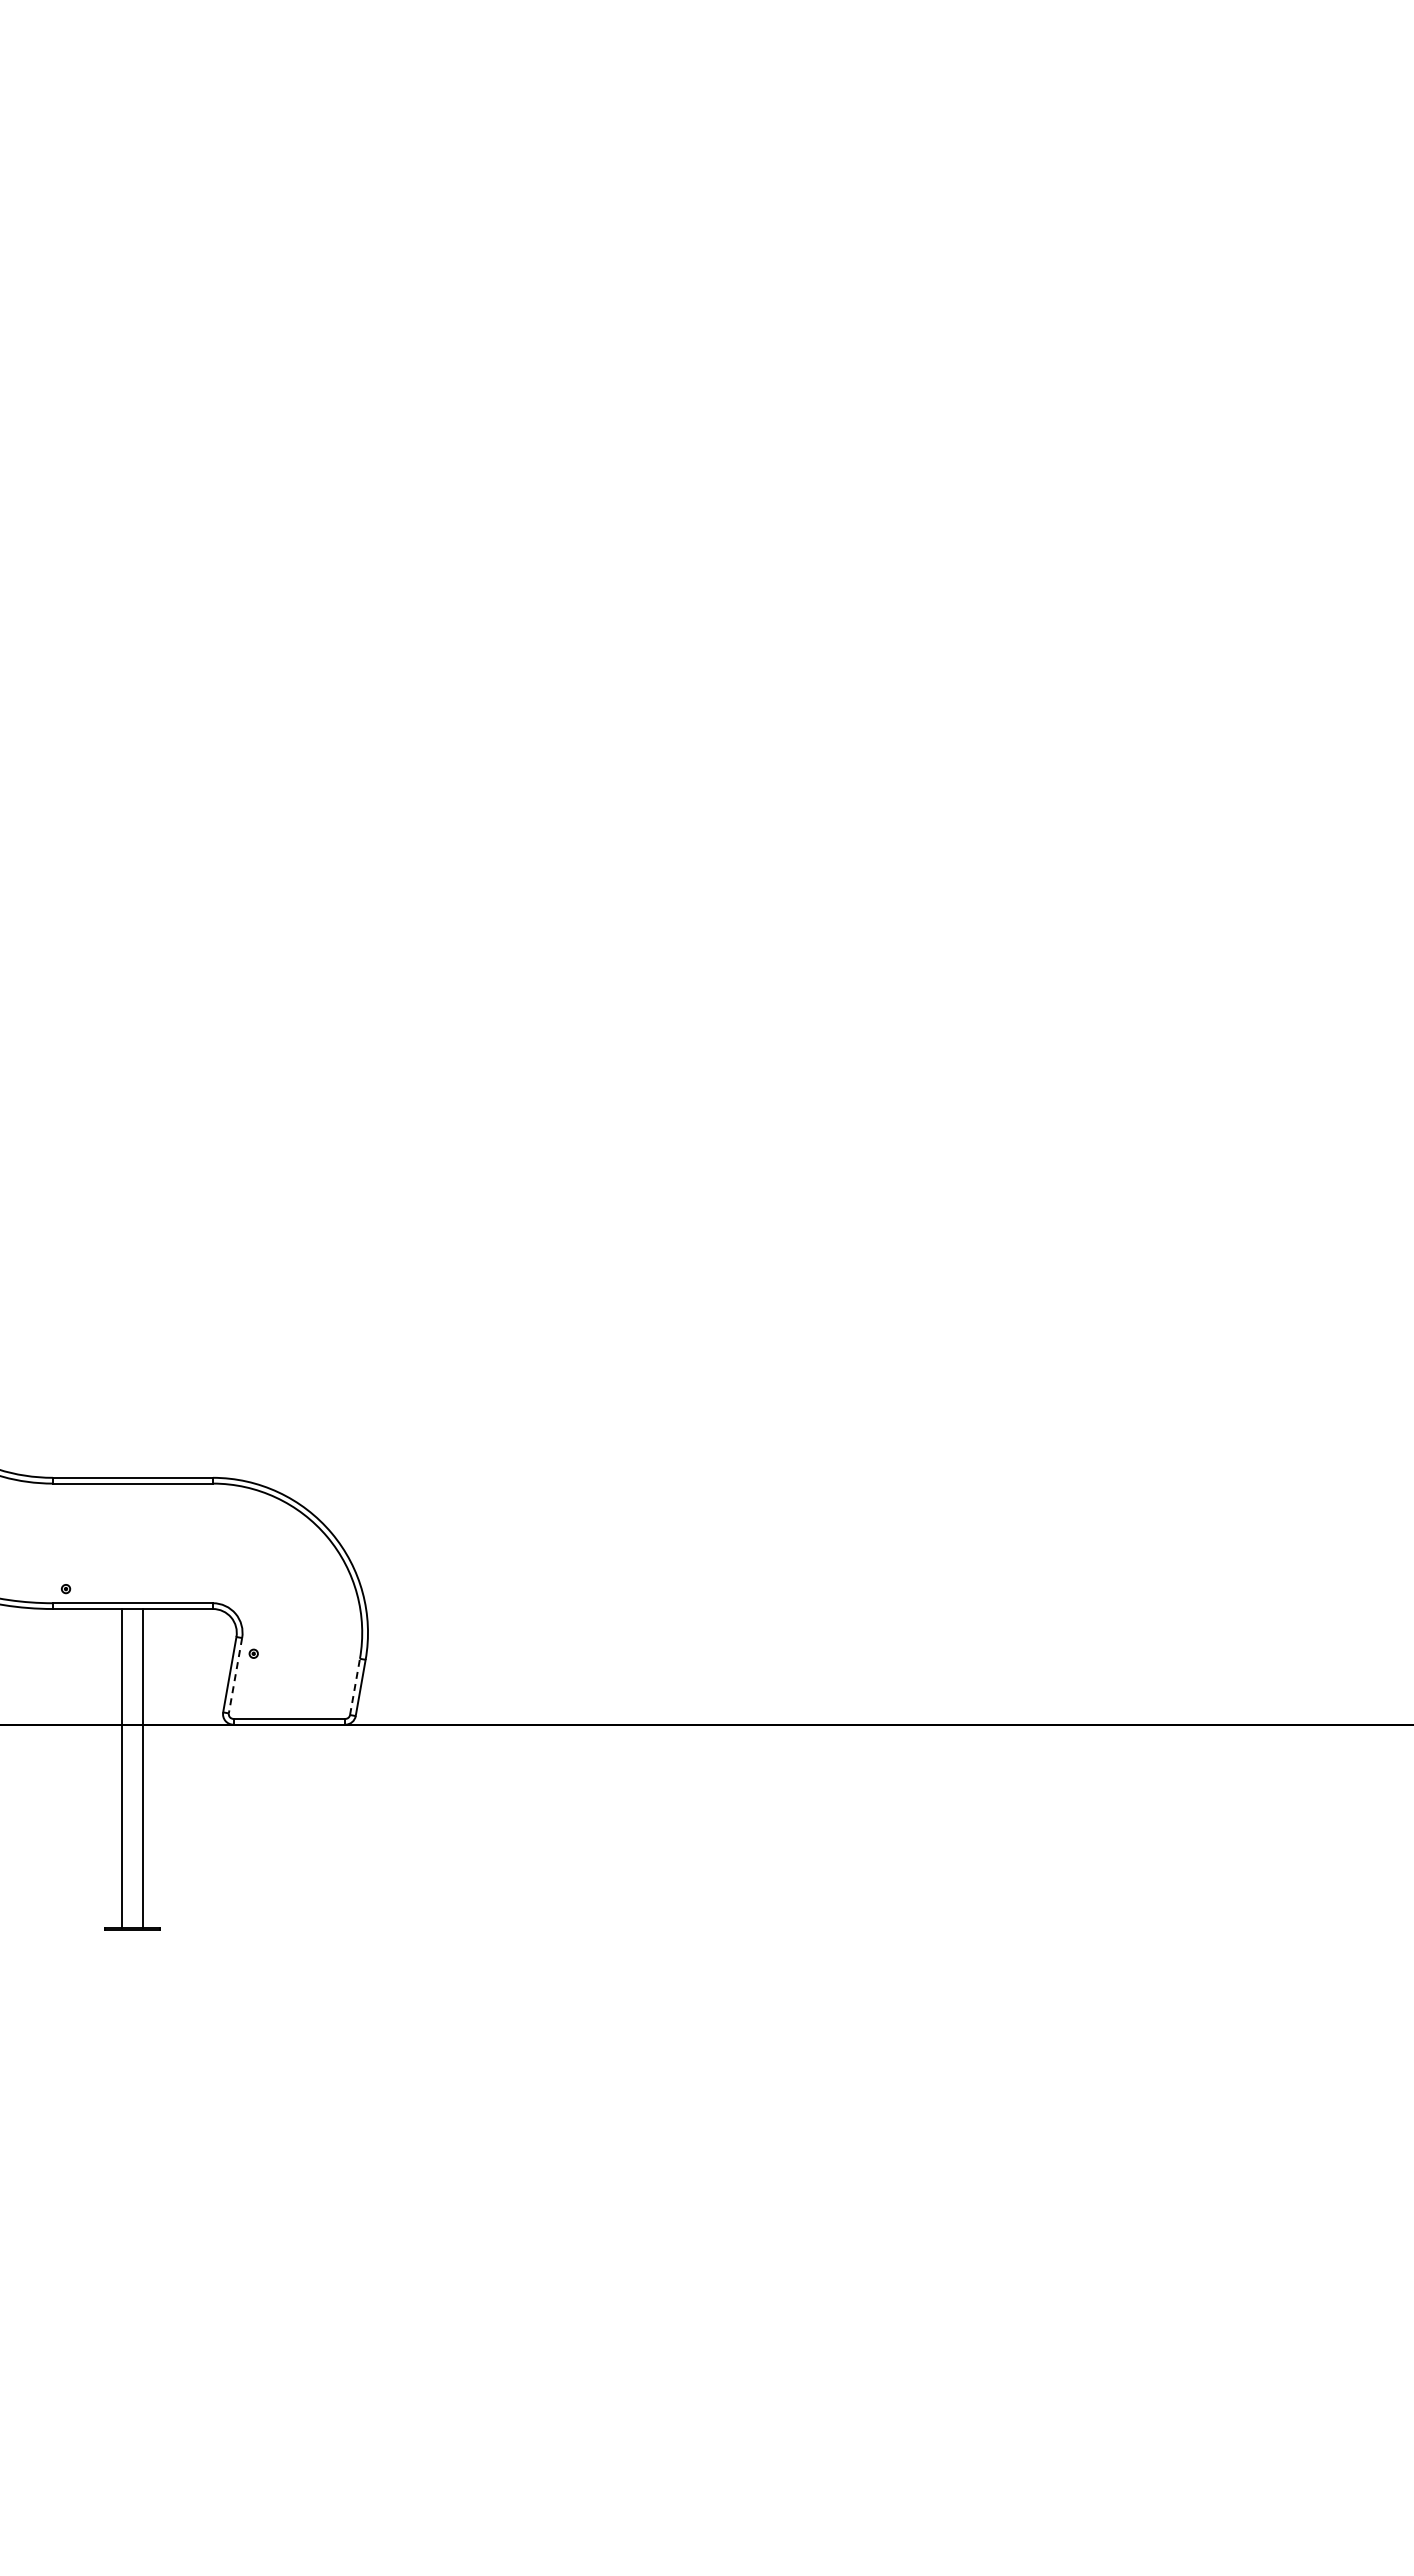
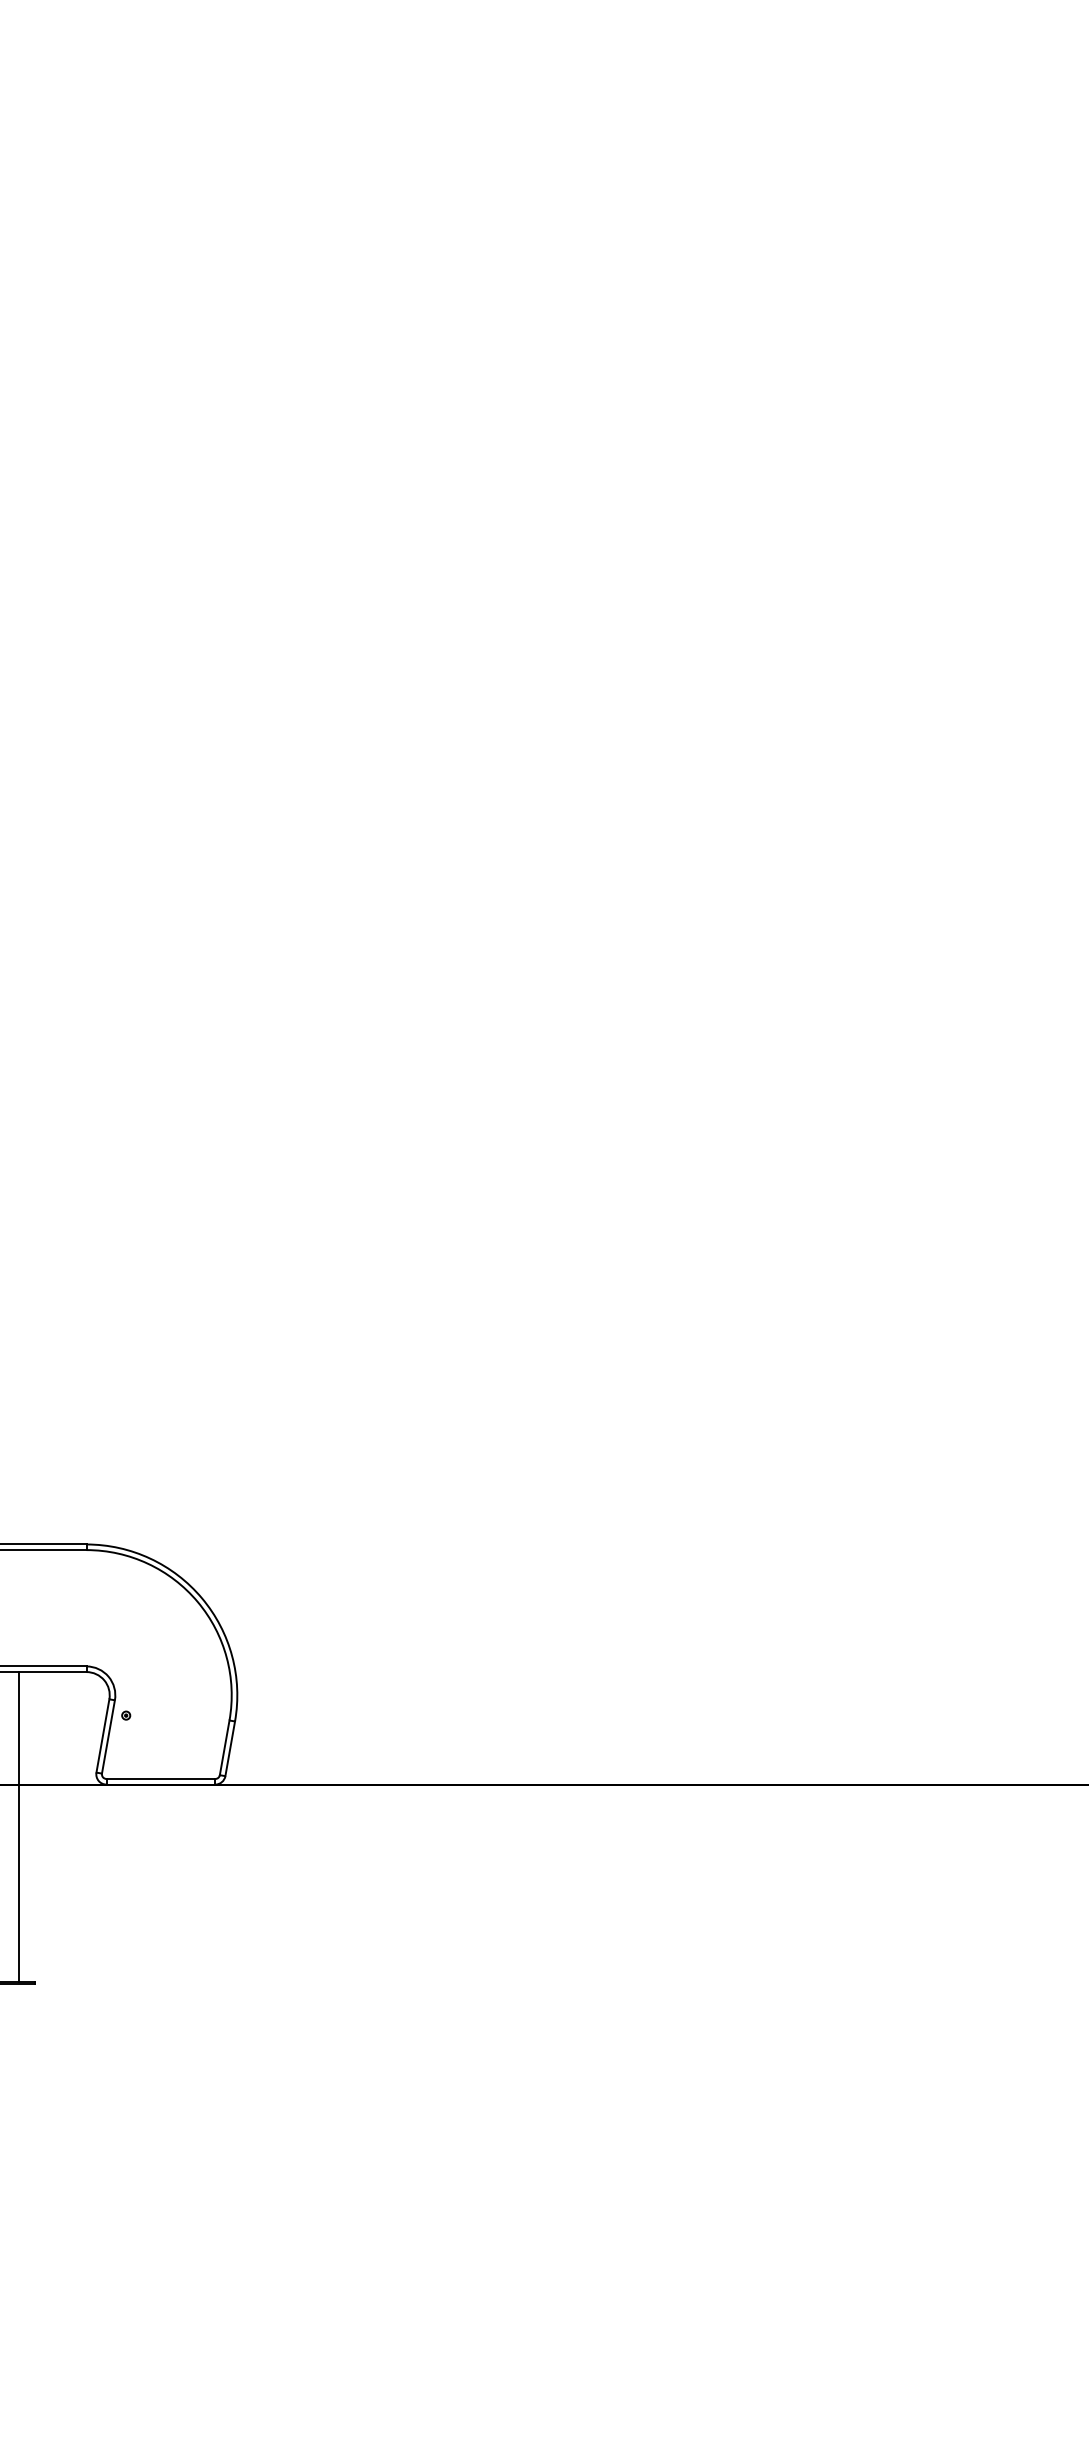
line: (235, 1676) -> (108, 1737), dashed -> solid
line: (355, 1686) -> (225, 1747), dashed -> solid

